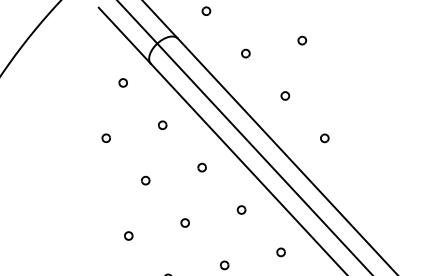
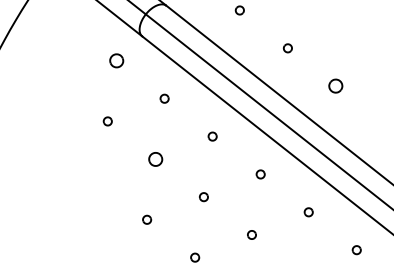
part: (122, 82) -> (115, 60), size x1.6
part: (324, 138) -> (335, 86), size x1.6
part: (145, 180) -> (155, 159), size x1.6

